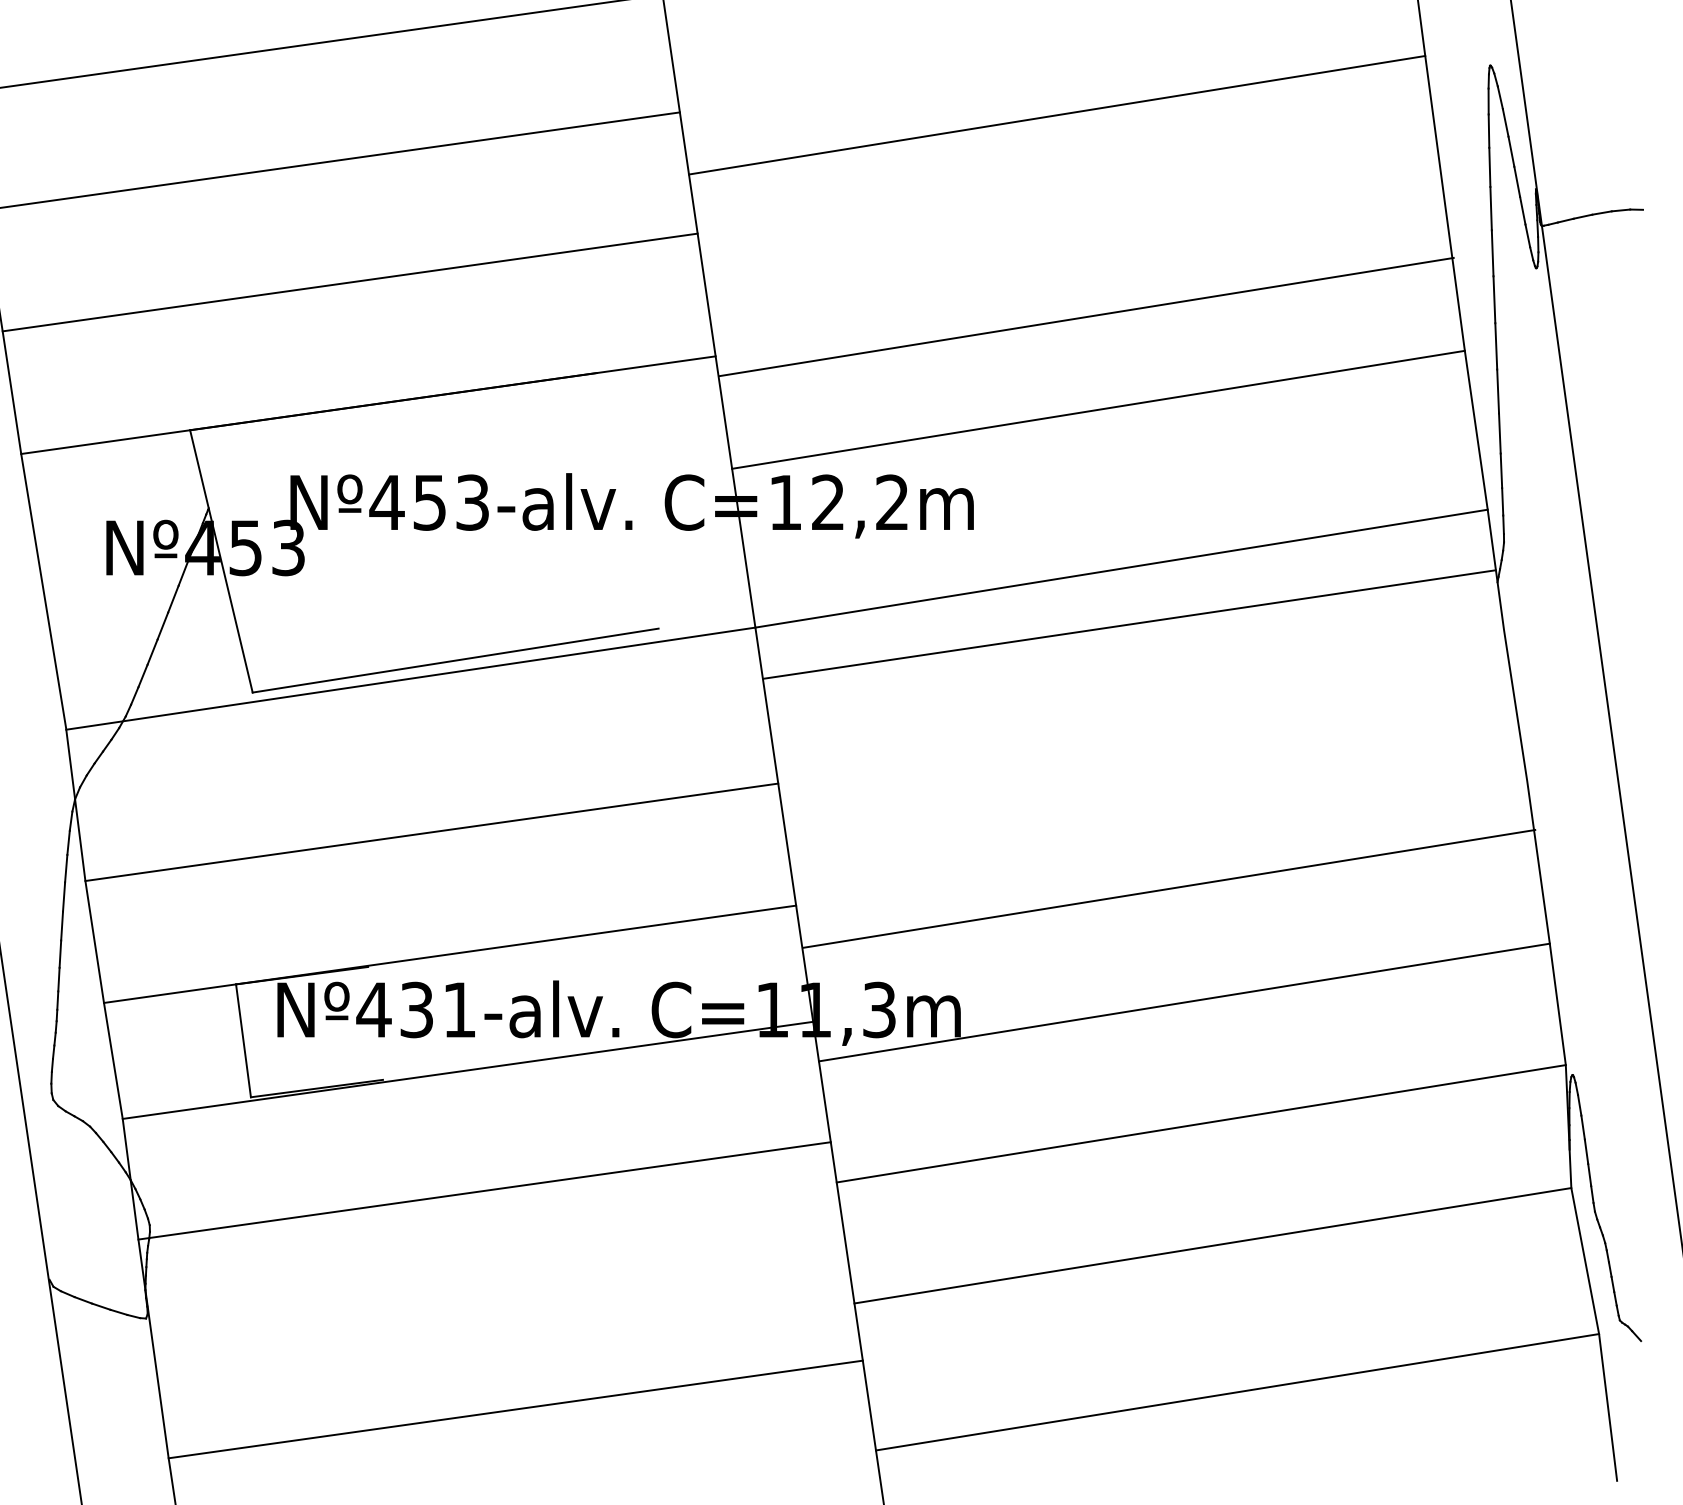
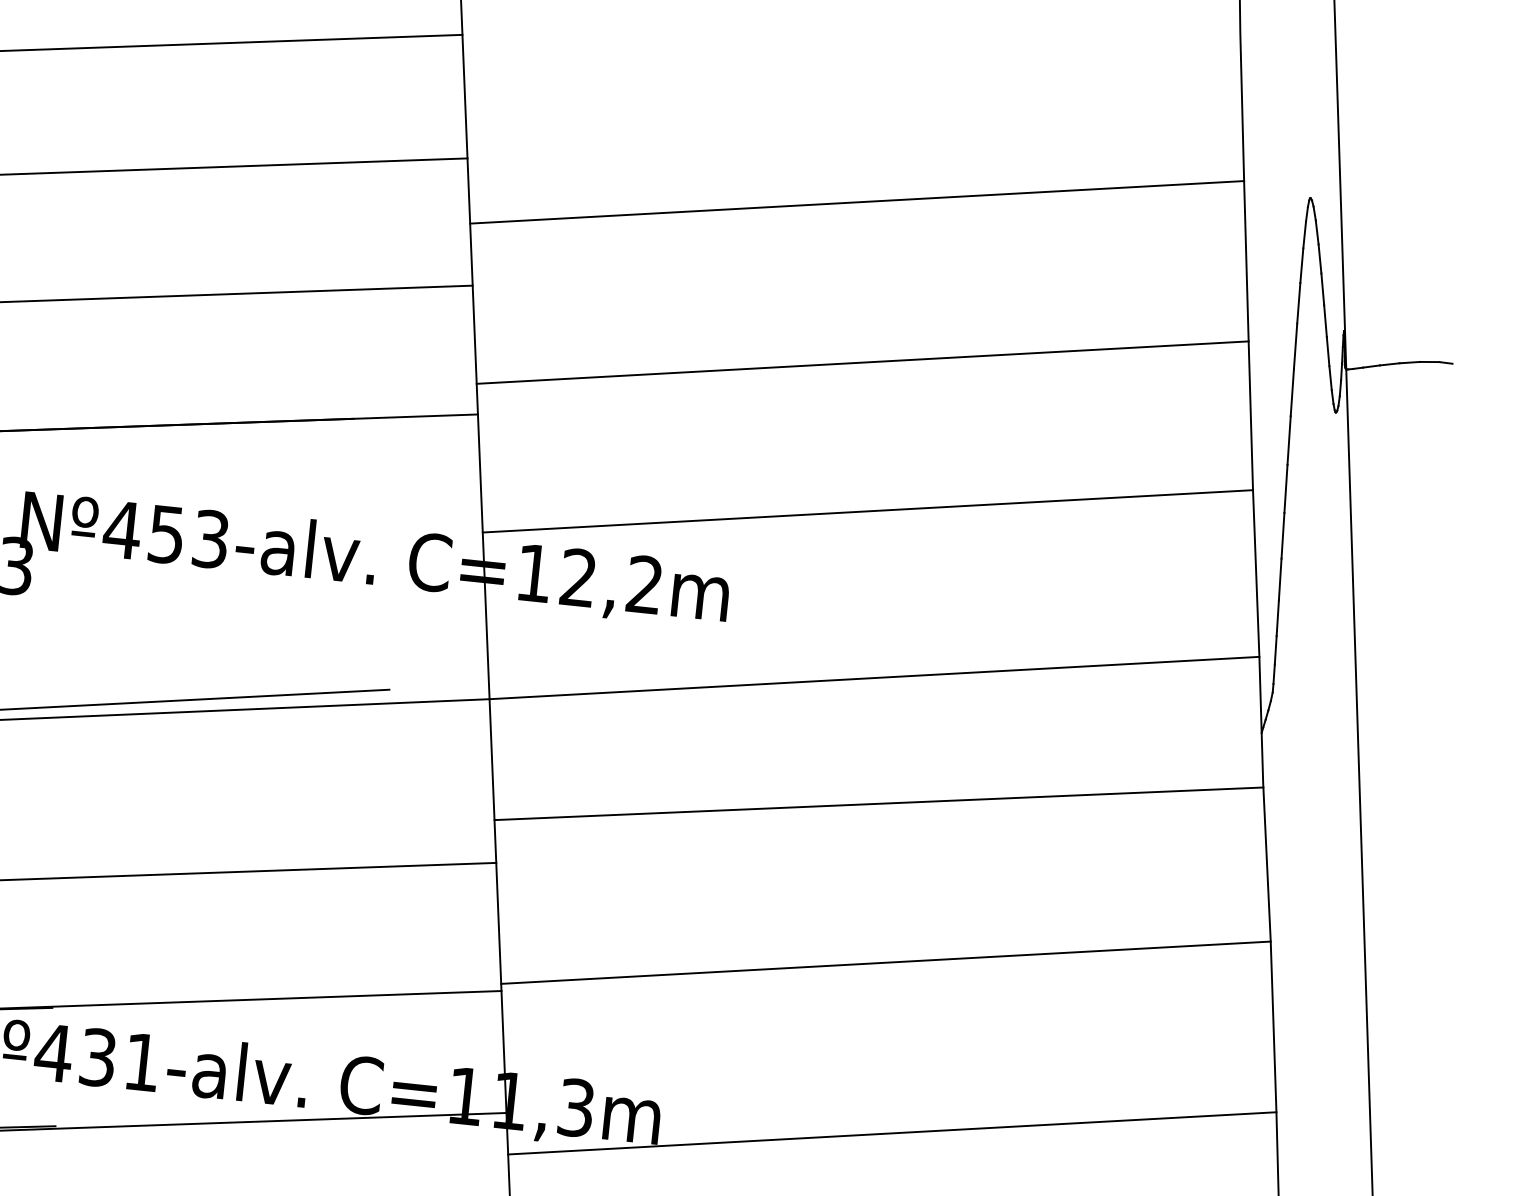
line: (1086, 316) -> (862, 362), moved
line: (1129, 624) -> (878, 803), moved
line: (1169, 888) -> (886, 962), moved

